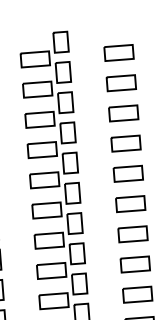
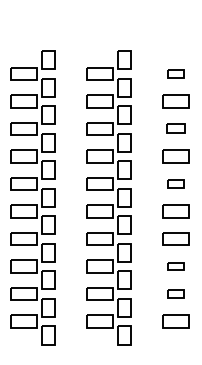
part: (118, 52) -> (175, 73), size x0.6
part: (122, 113) -> (175, 128), size x0.7
part: (127, 173) -> (175, 183), size x0.6
part: (134, 264) -> (175, 266), size x0.6
part: (136, 294) -> (175, 293), size x0.6

